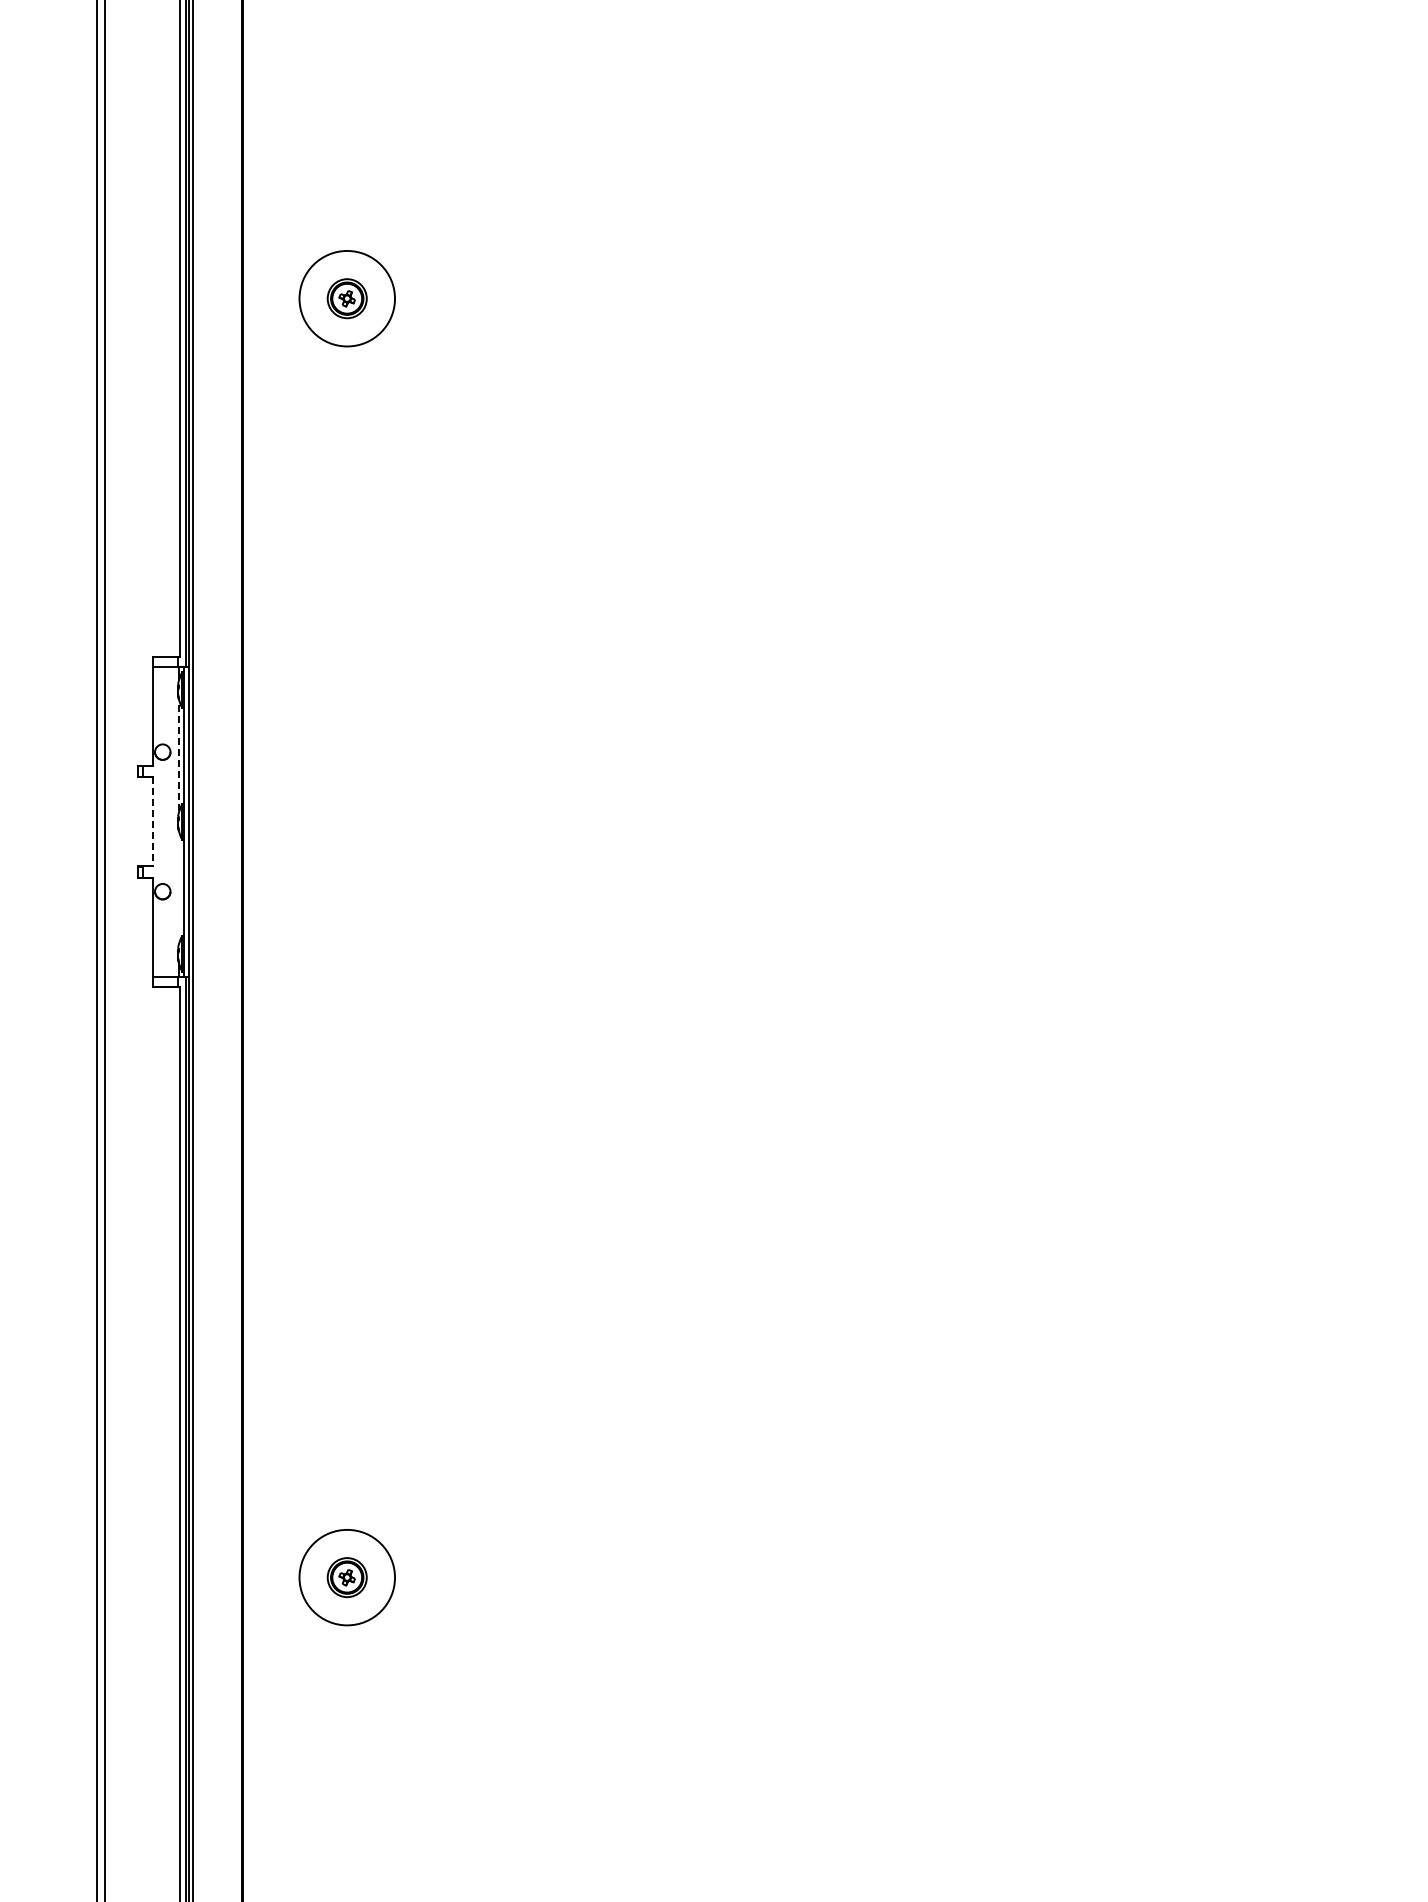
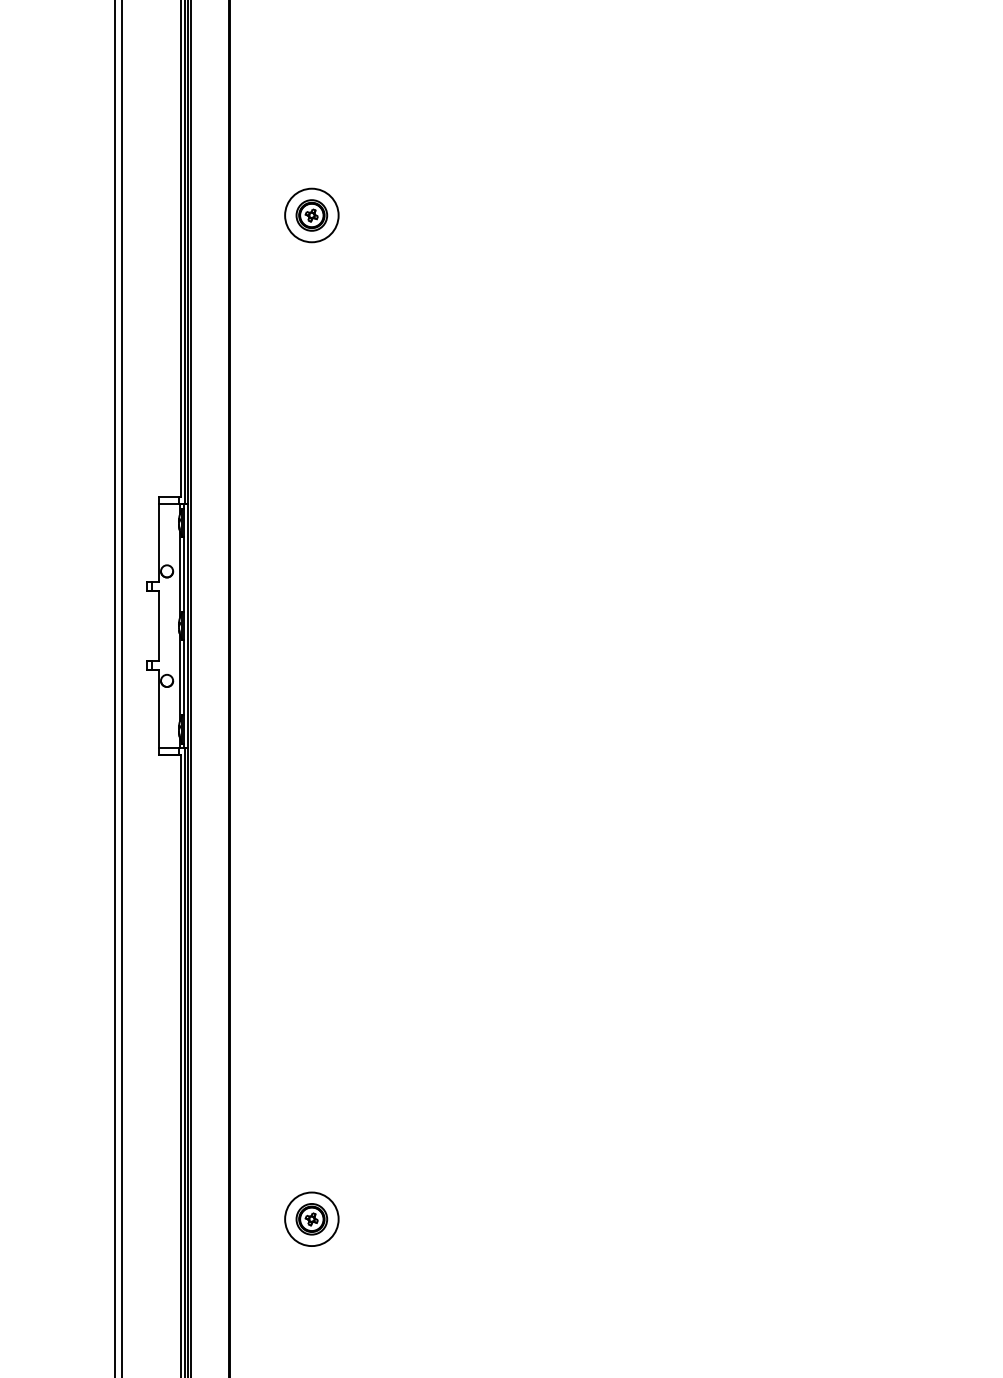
circle: (347, 298) -> (312, 215), size x0.71
line: (179, 756) -> (180, 574), dashed -> solid
line: (153, 821) -> (159, 625), dashed -> solid
line: (179, 887) -> (180, 677), added
circle: (347, 1577) -> (312, 1219), size x0.71

